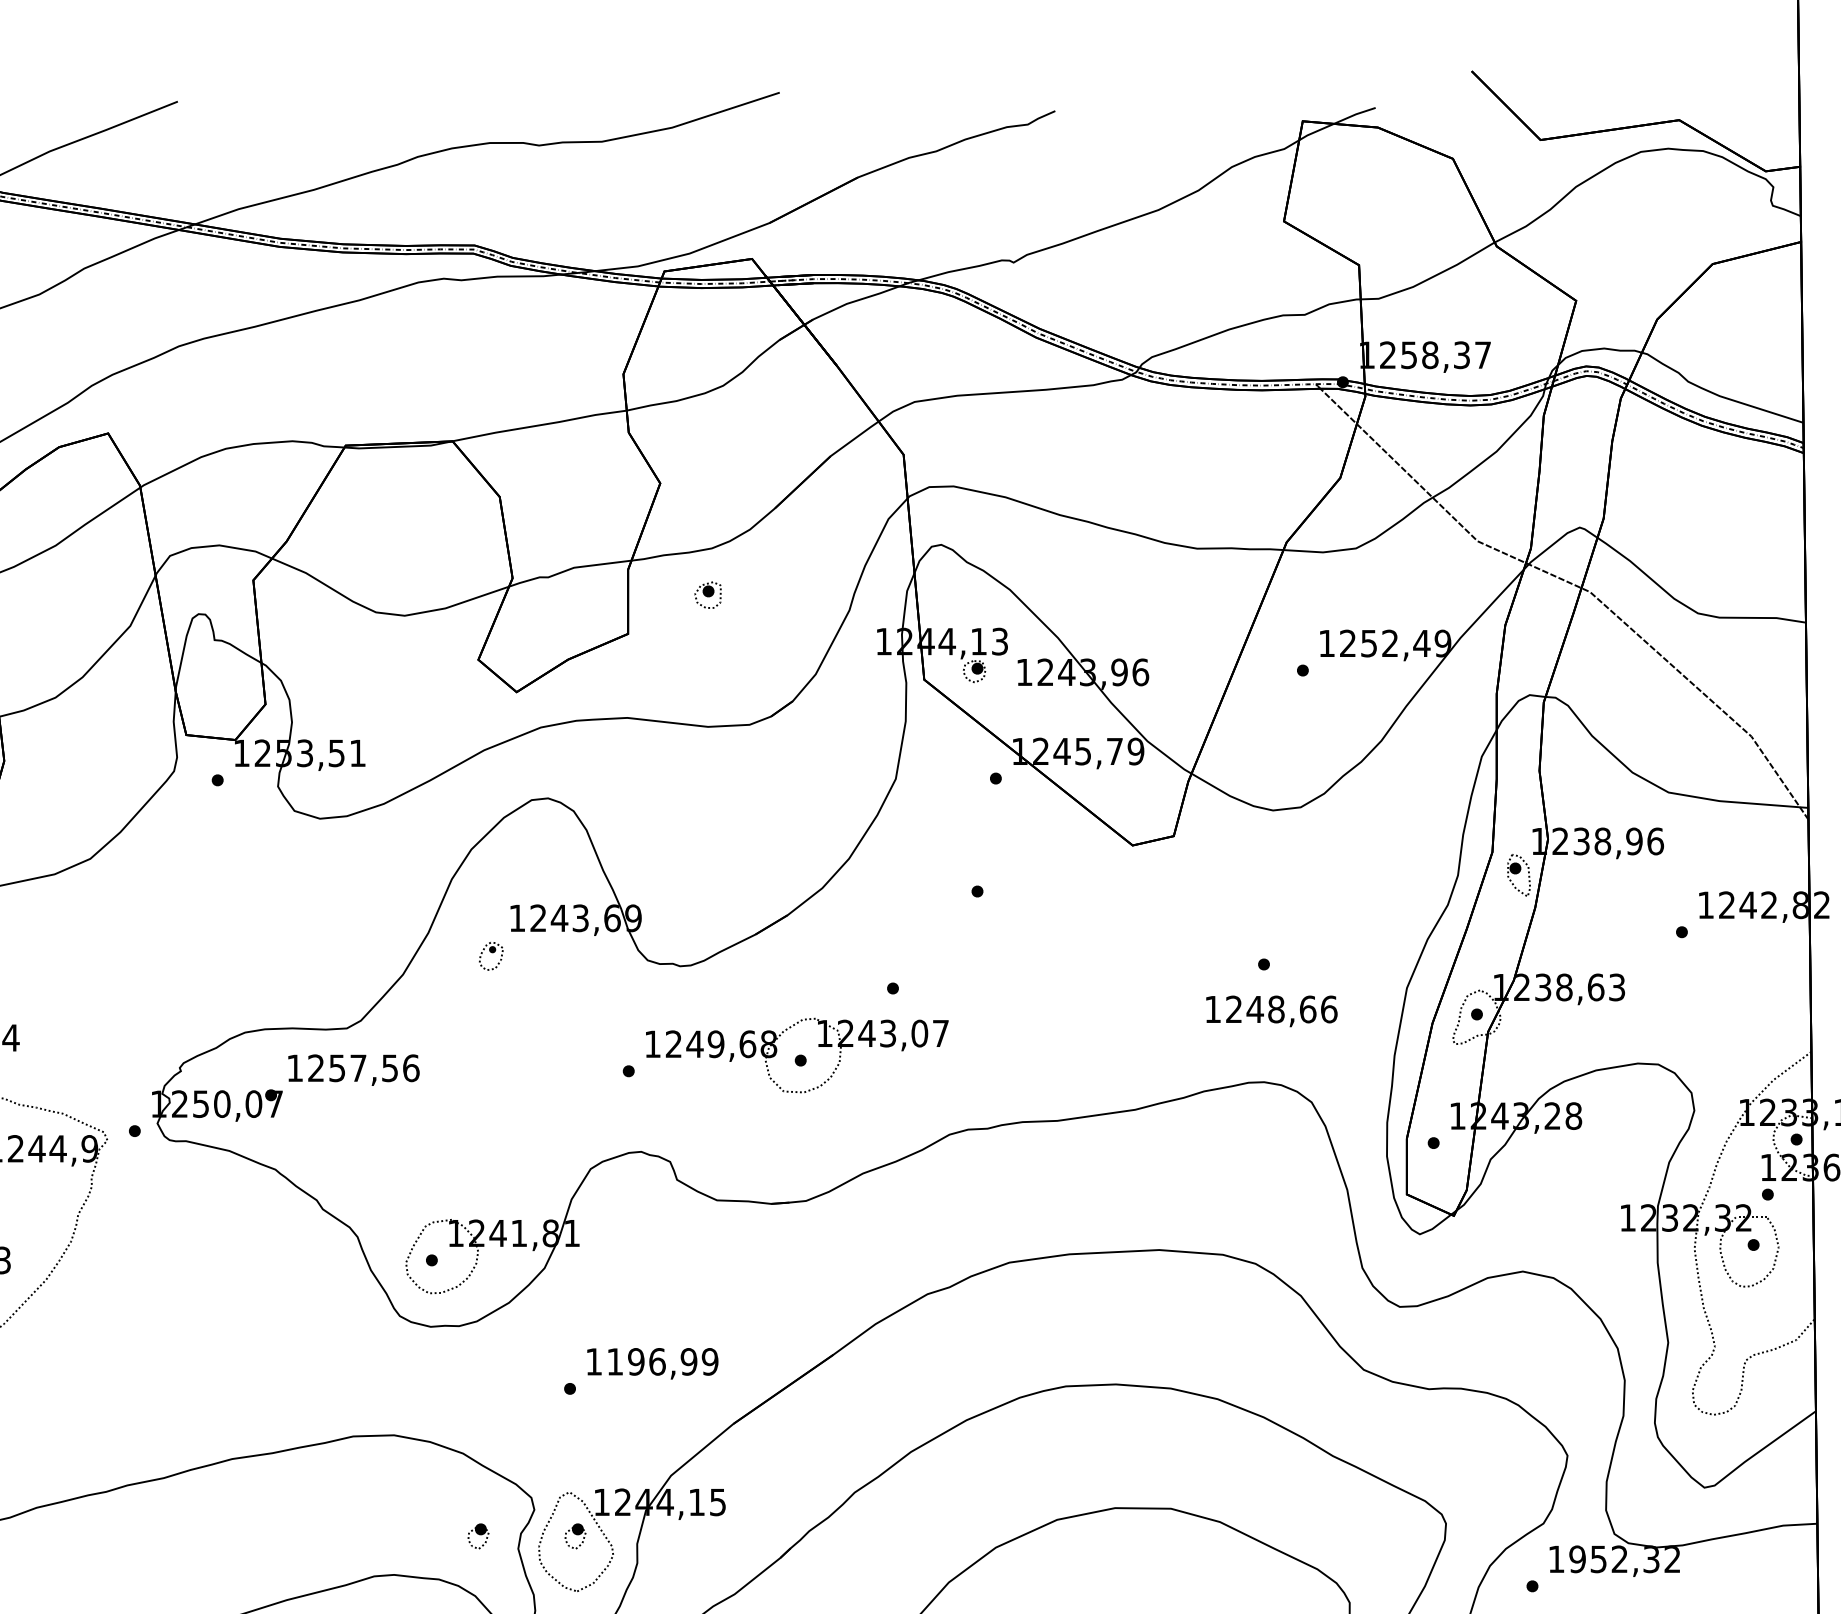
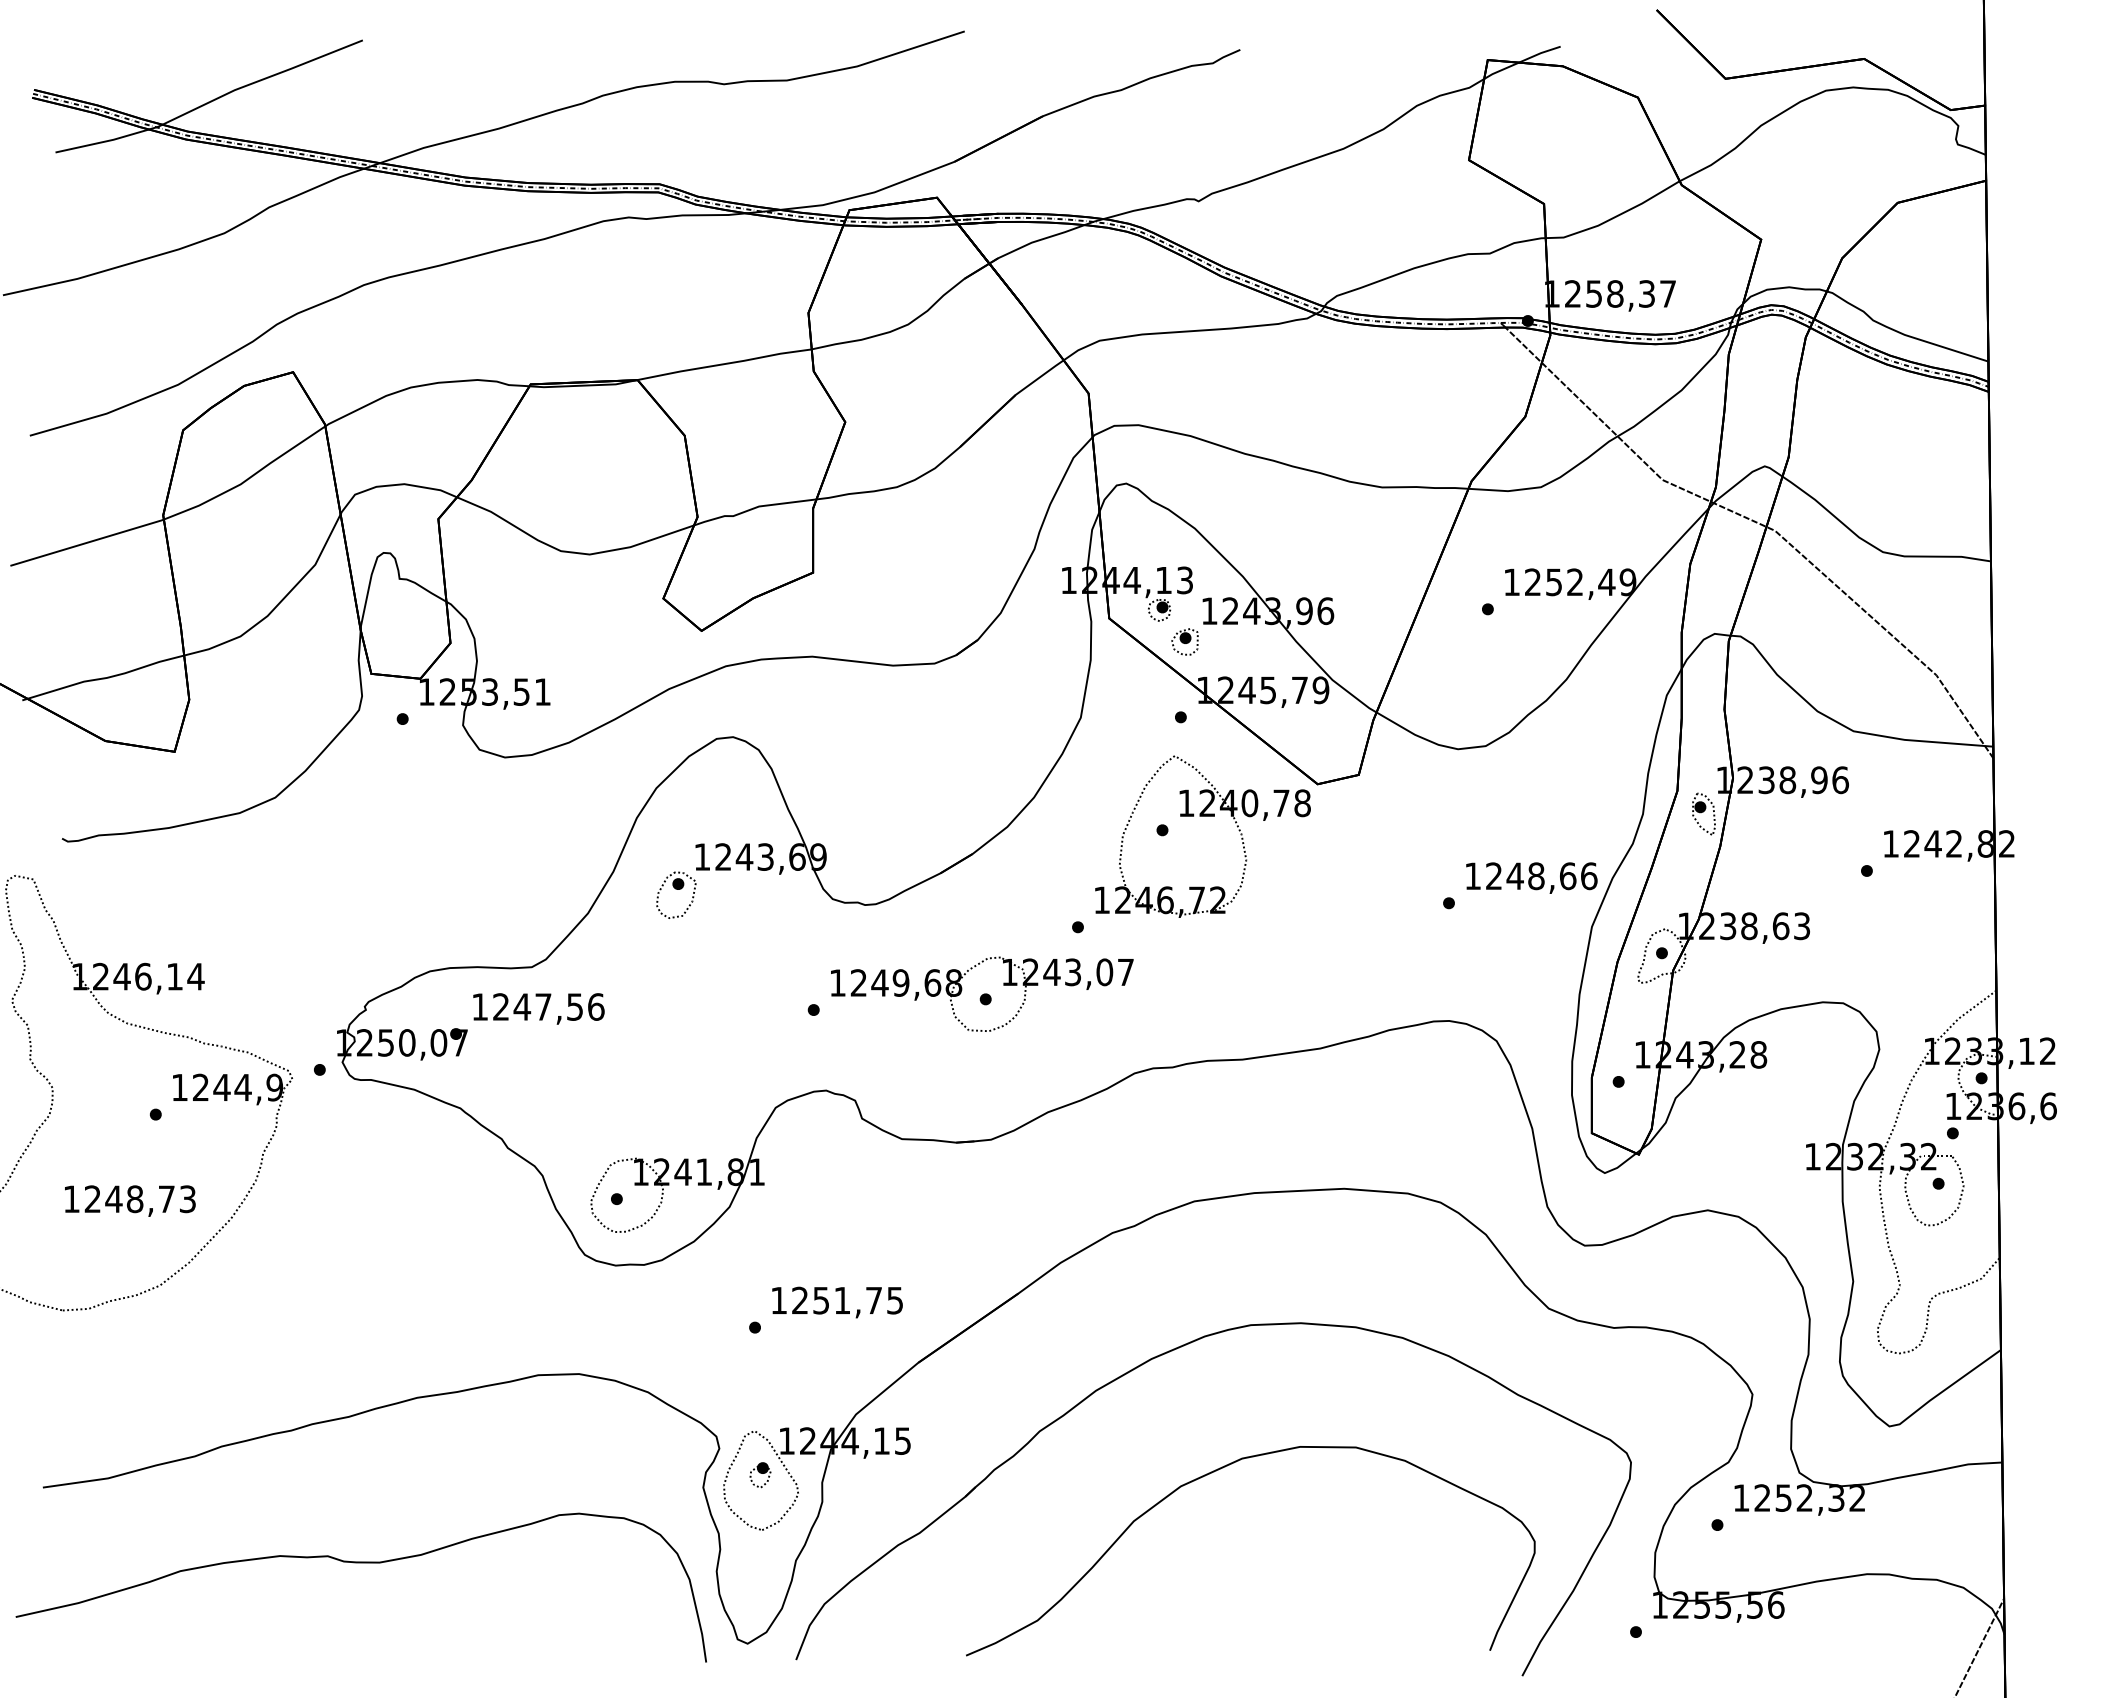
part: (707, 594) -> (1184, 641), moved
part: (1017, 877) -> (1202, 816), added
part: (491, 955) -> (676, 894), size x1.67
text: (1271, 1010) -> (1531, 877), moved
text: (337, 1067) -> (522, 1006), 1257,56 -> 1247,56
text: (662, 1361) -> (847, 1300), 1196,99 -> 1251,75
part: (478, 1536) -> (663, 1475), removed
text: (1577, 1558) -> (1762, 1497), 1952,32 -> 1252,32

